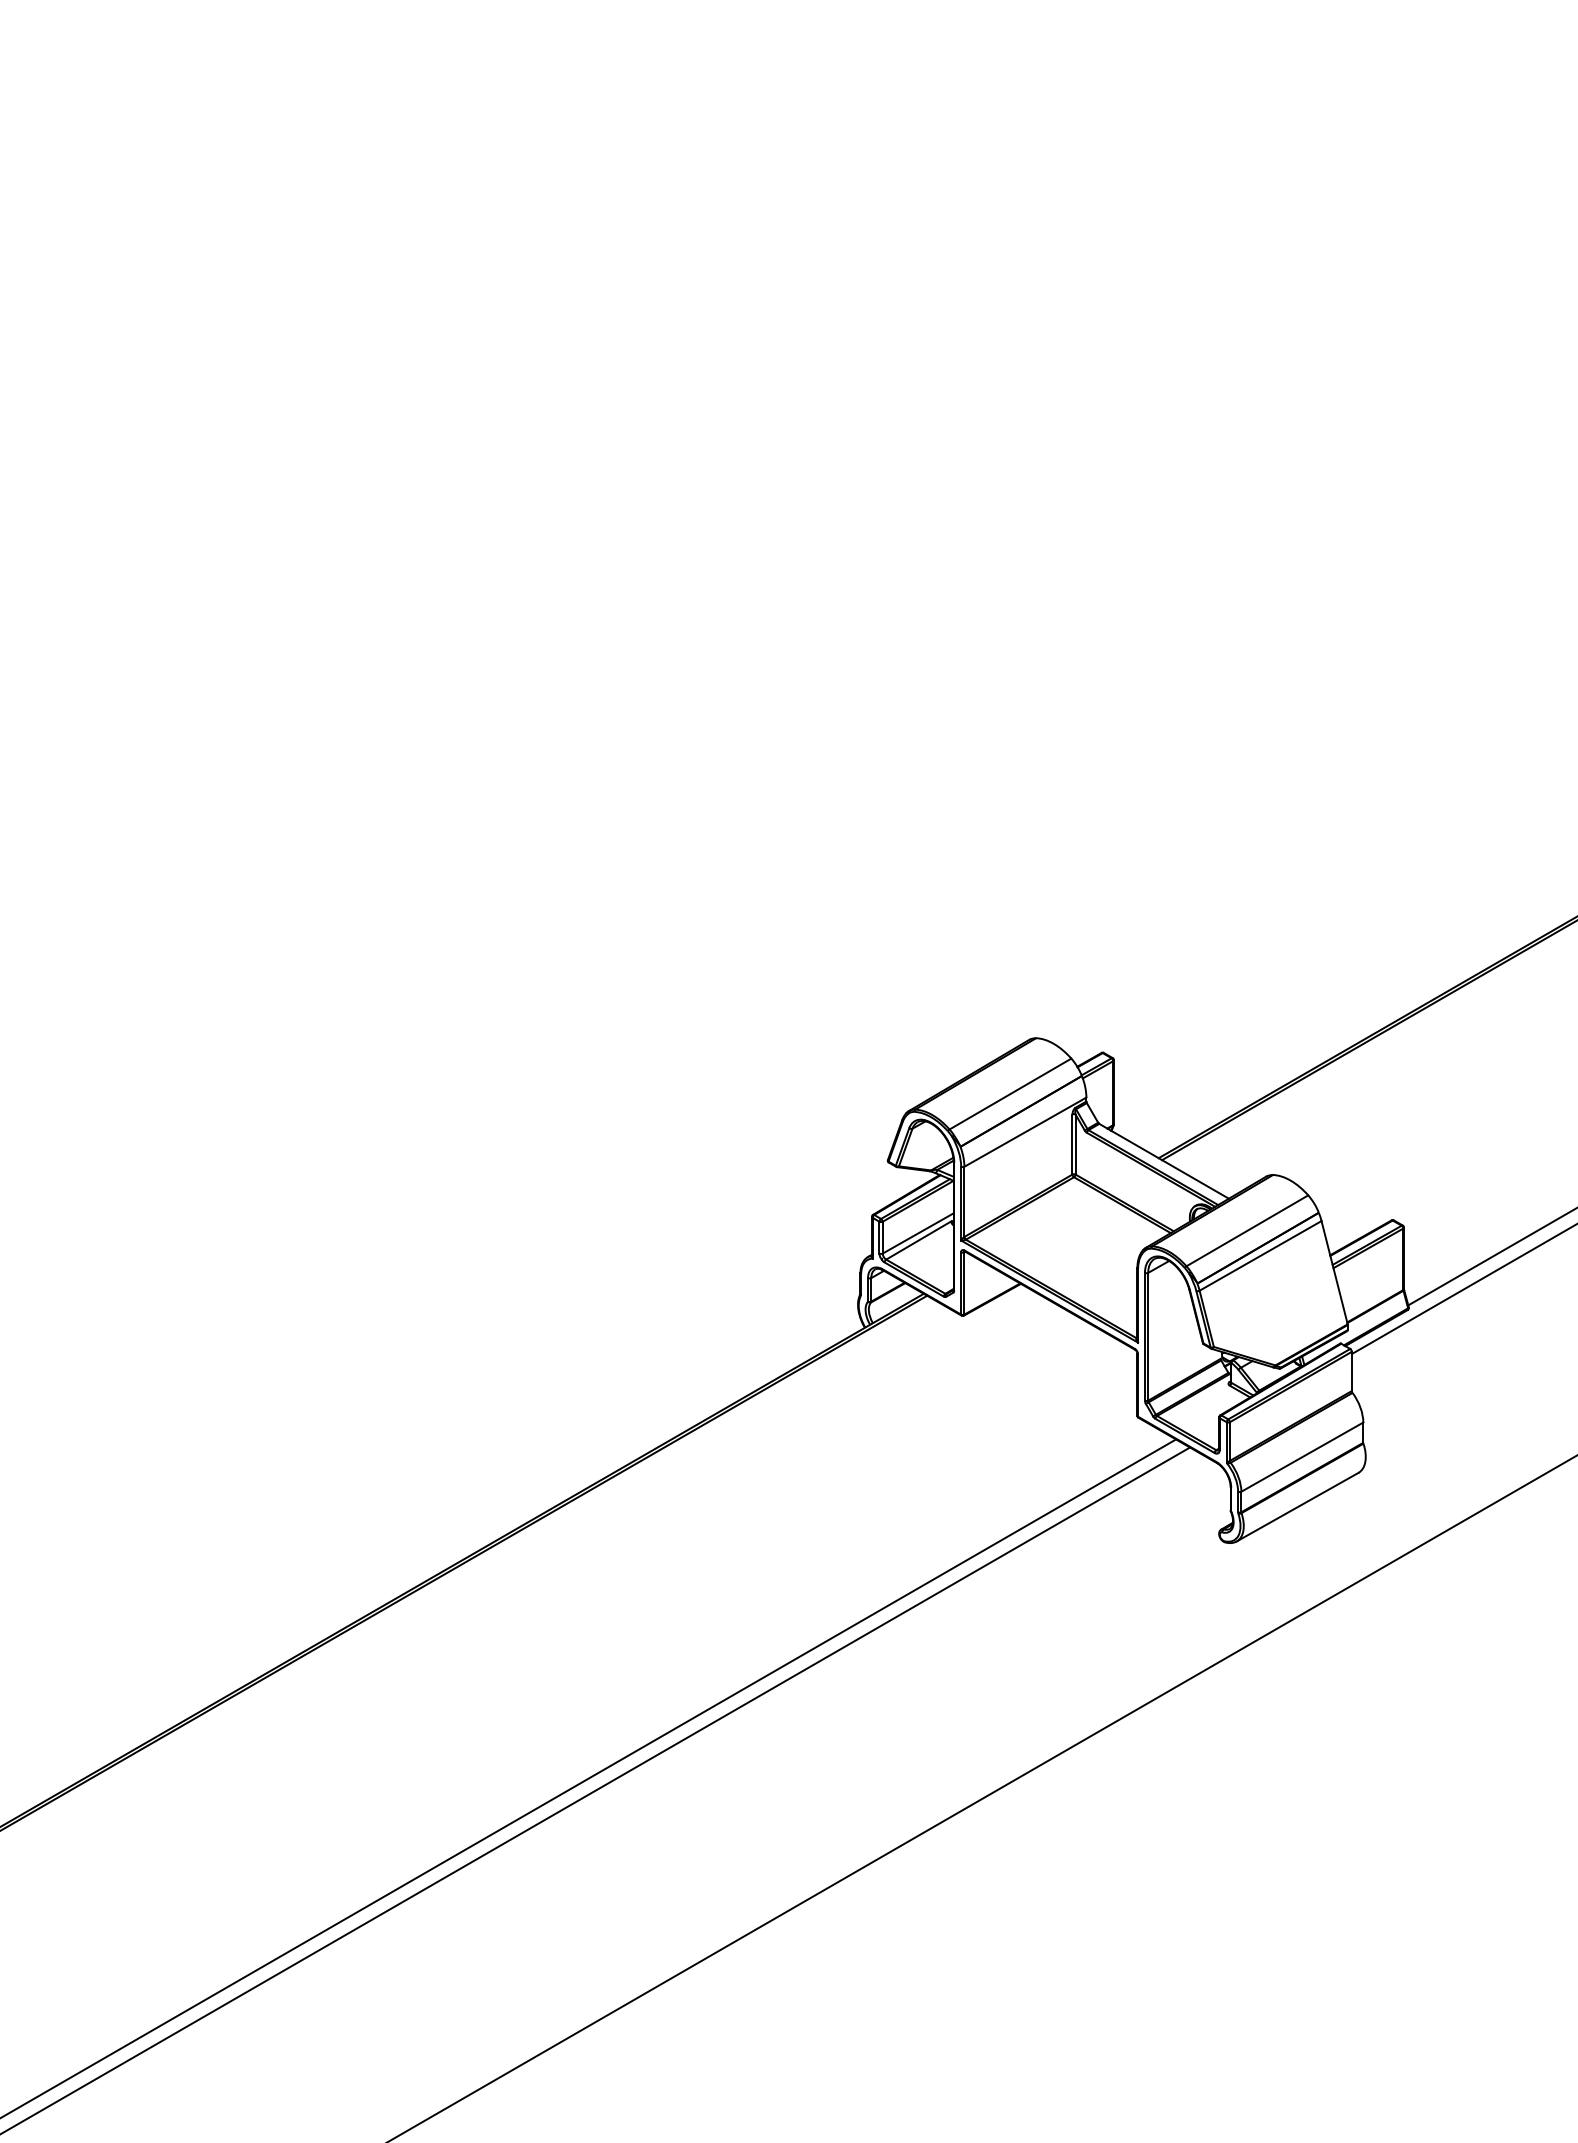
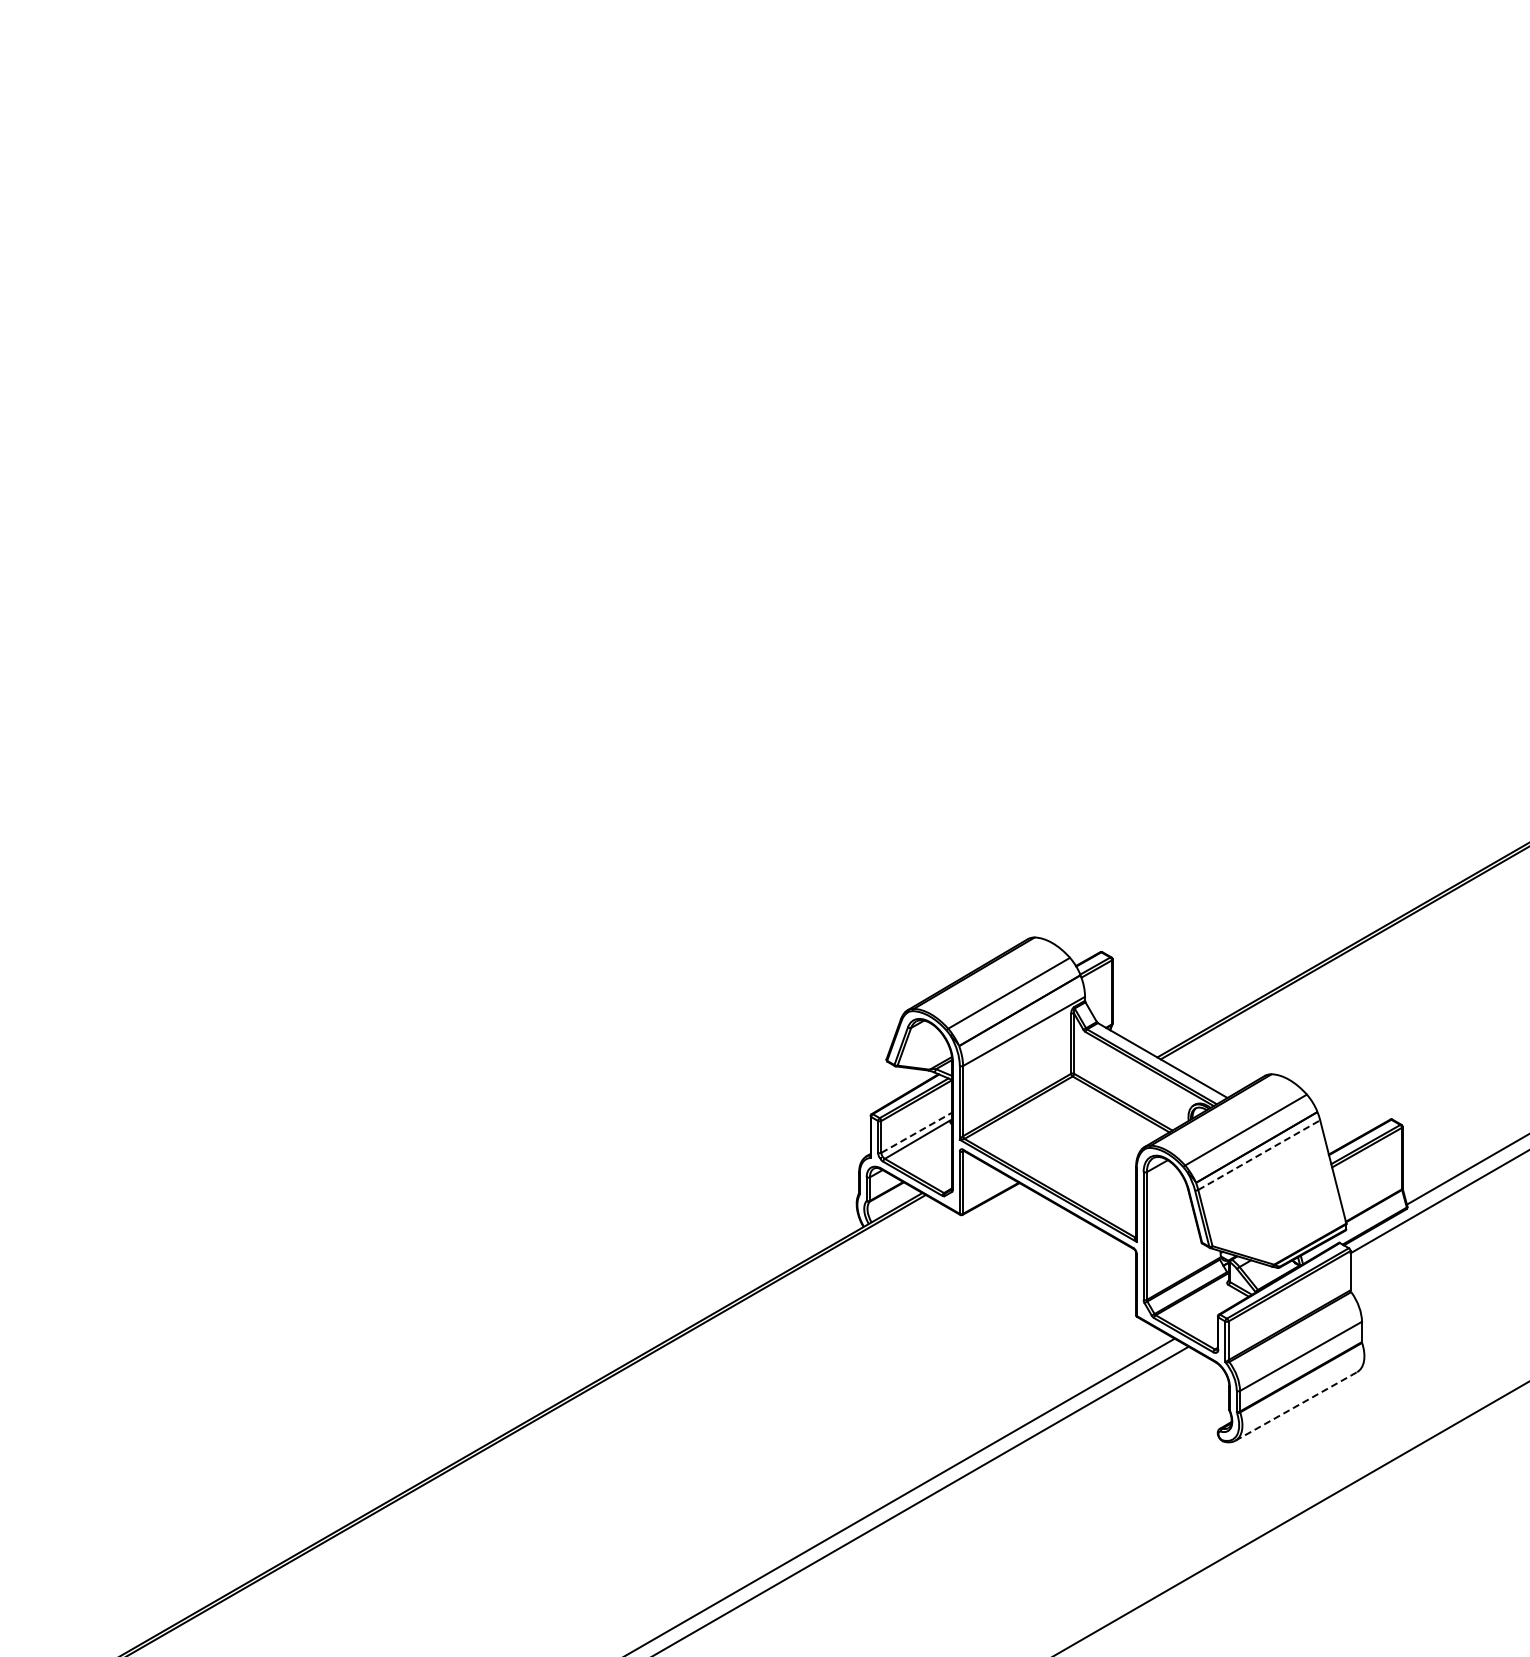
line: (918, 1233) -> (917, 1132), solid -> dashed
line: (1261, 1255) -> (1260, 1154), solid -> dashed
line: (1297, 1507) -> (1296, 1406), solid -> dashed

